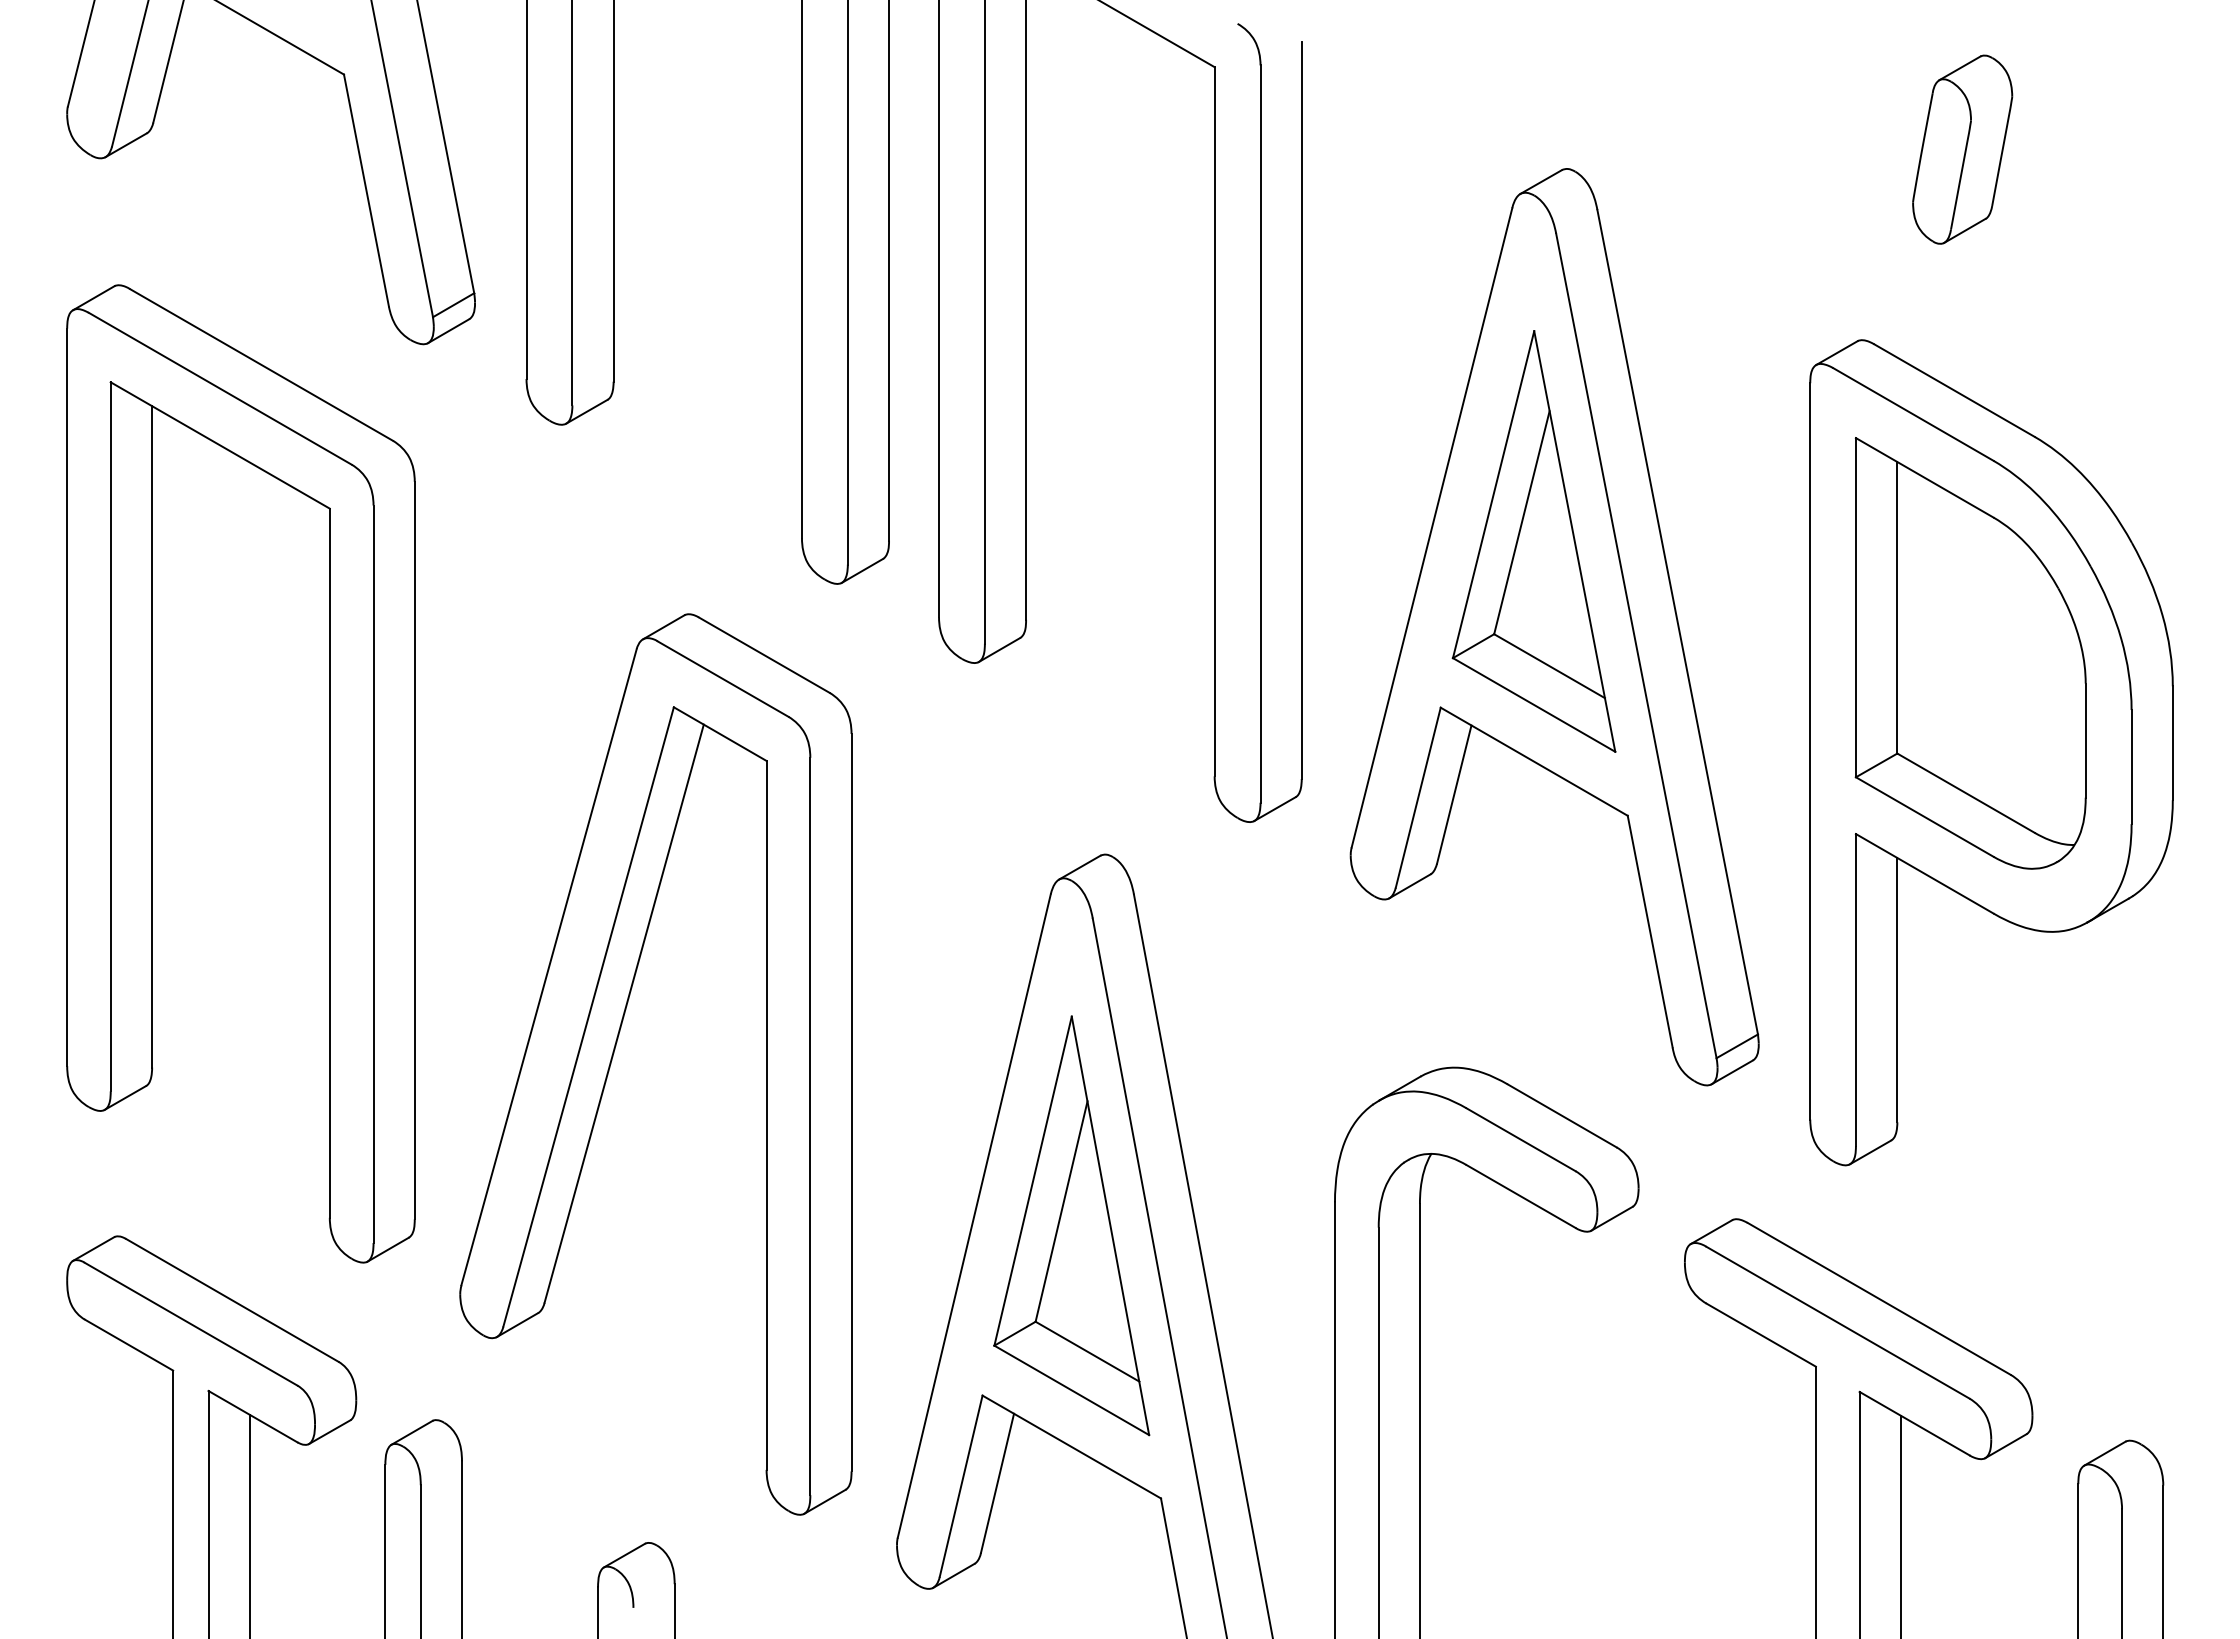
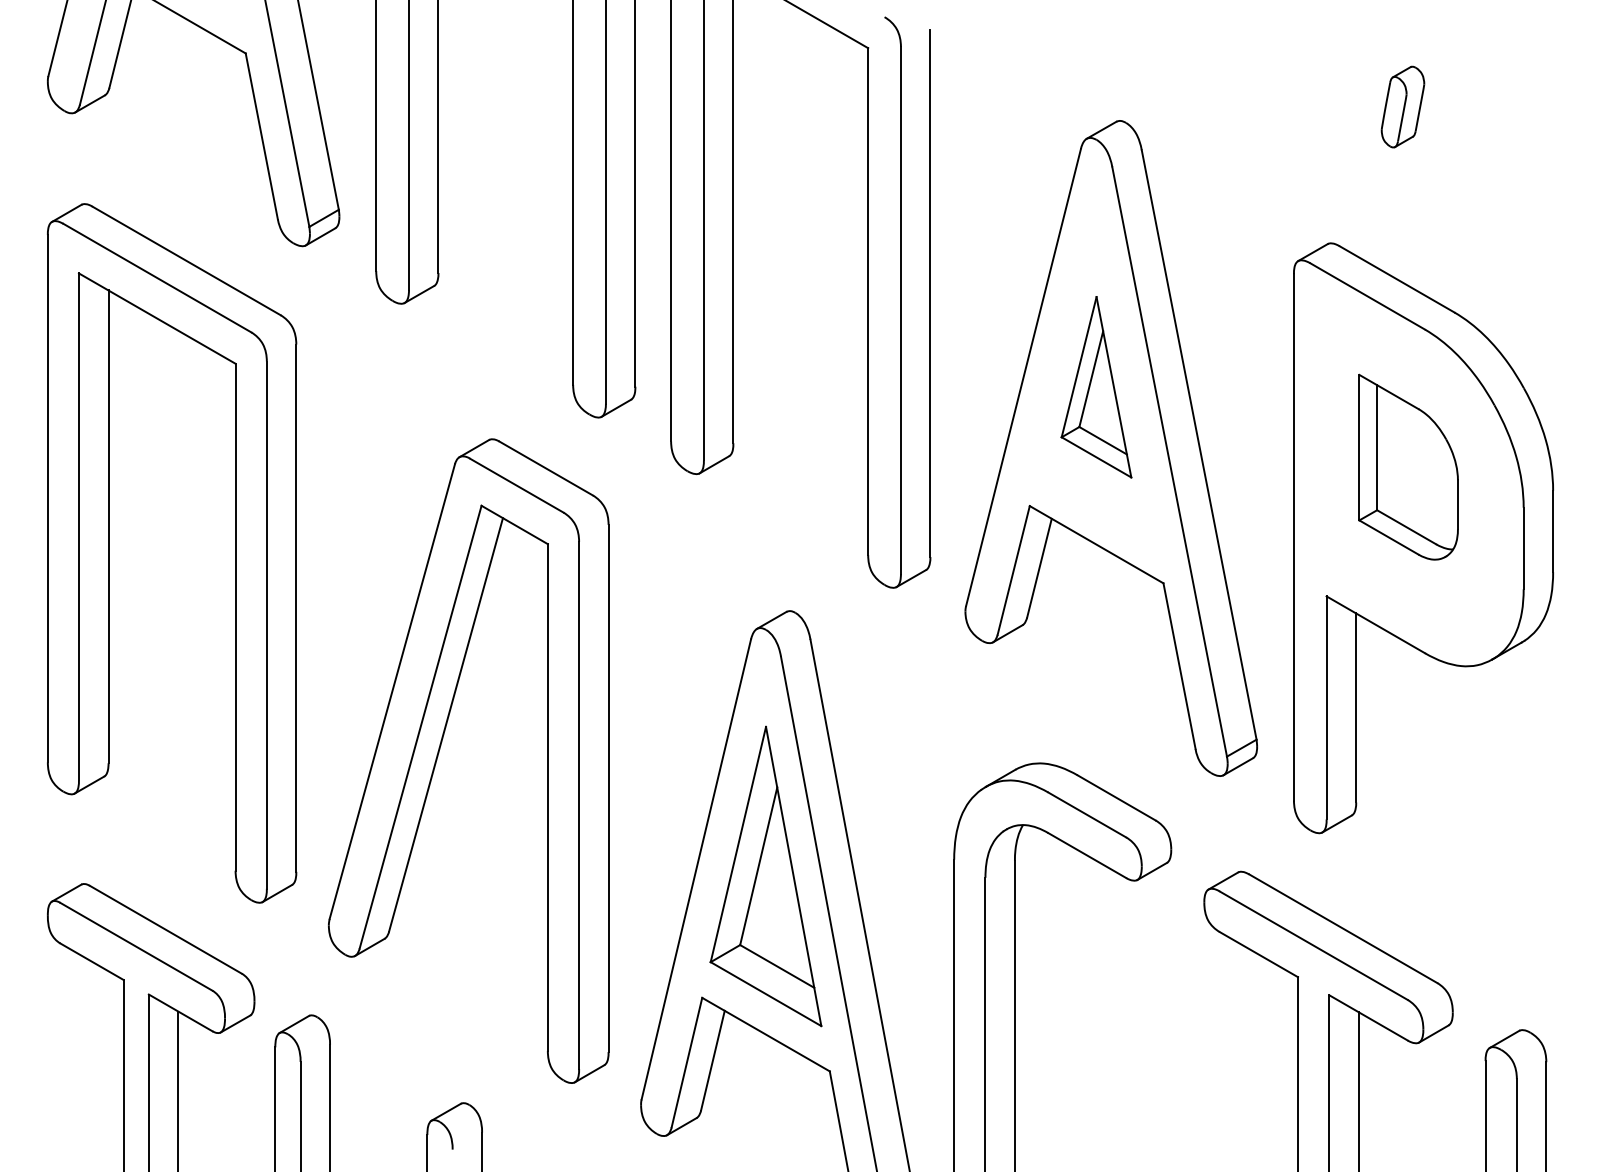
part: (1962, 149) -> (1402, 107), size x0.6
part: (1533, 541) -> (1096, 387), size x0.6
part: (1970, 653) -> (1408, 467), size x0.6

